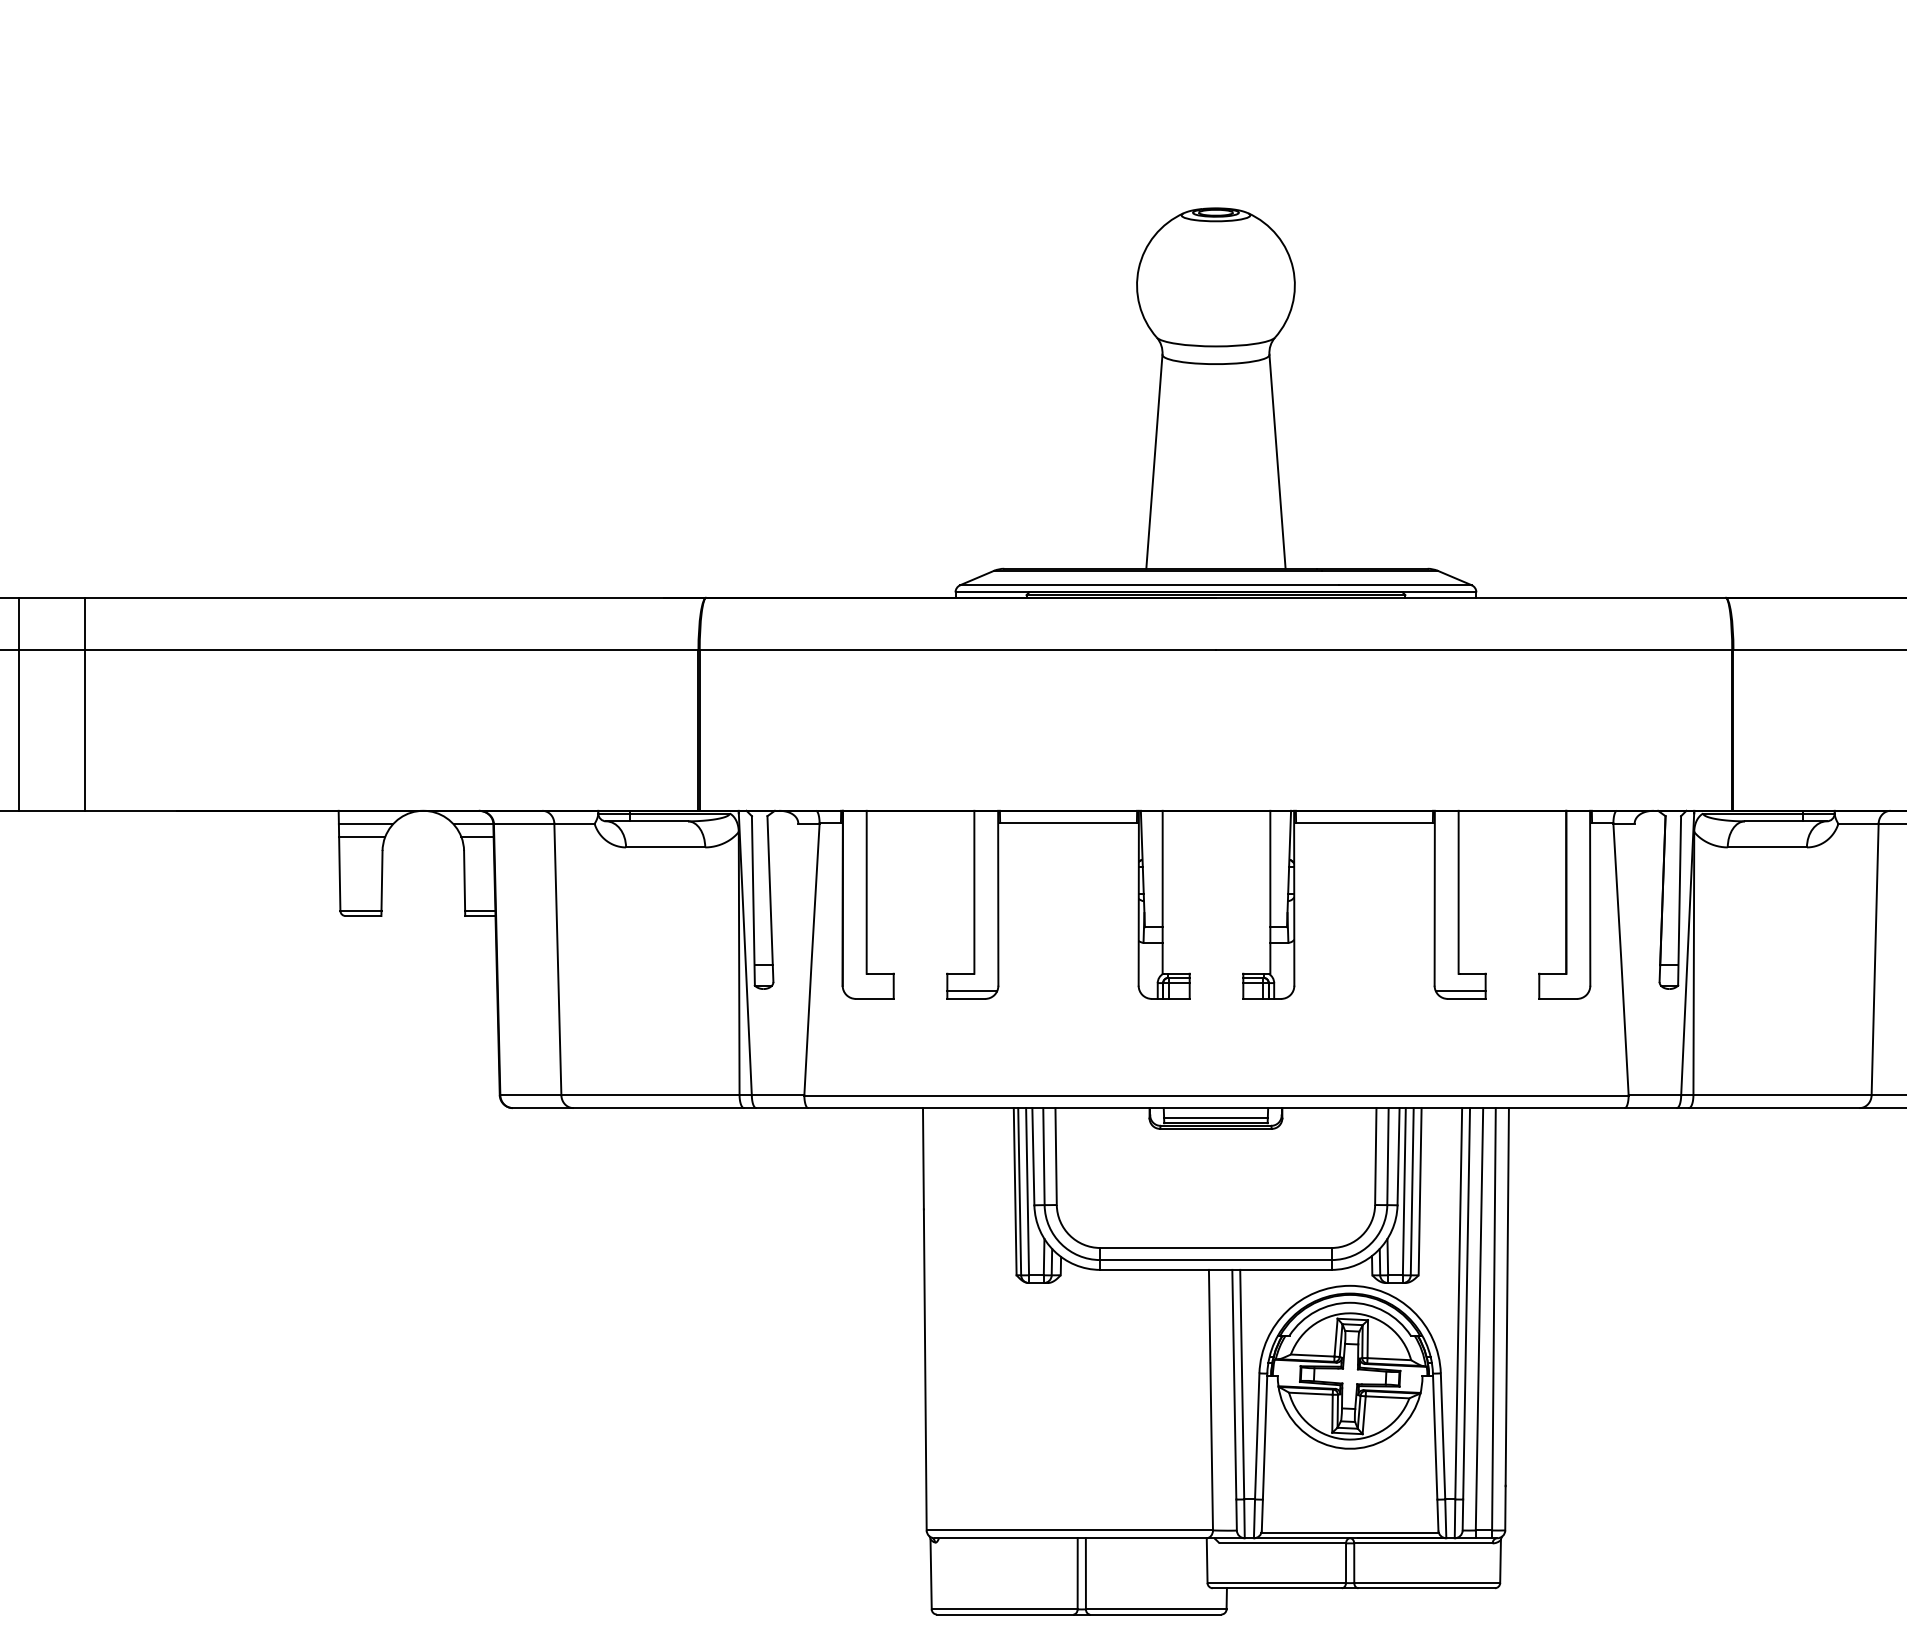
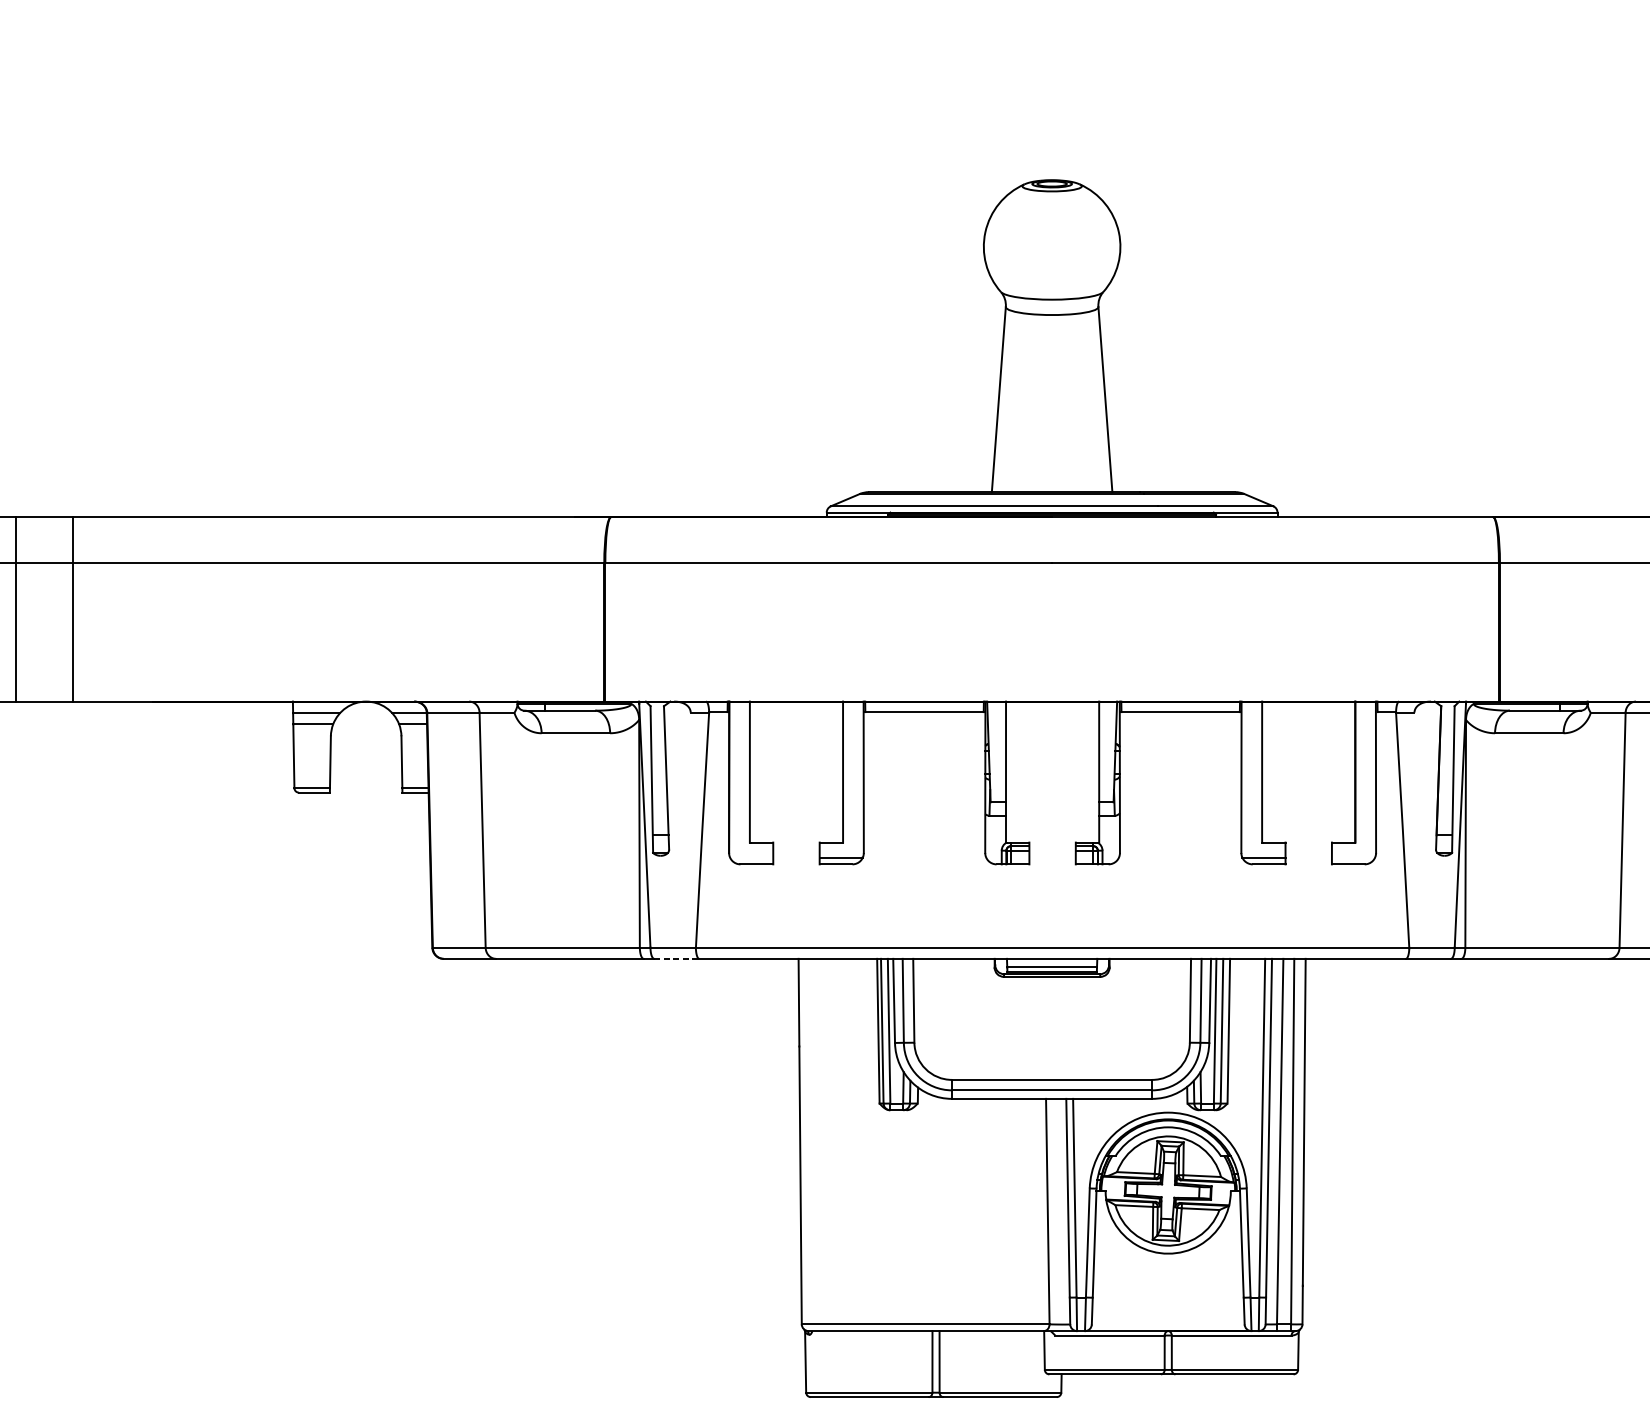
line: (782, 1108) -> (677, 959), solid -> dashed
line: (1349, 1533) -> (1167, 1326), removed

